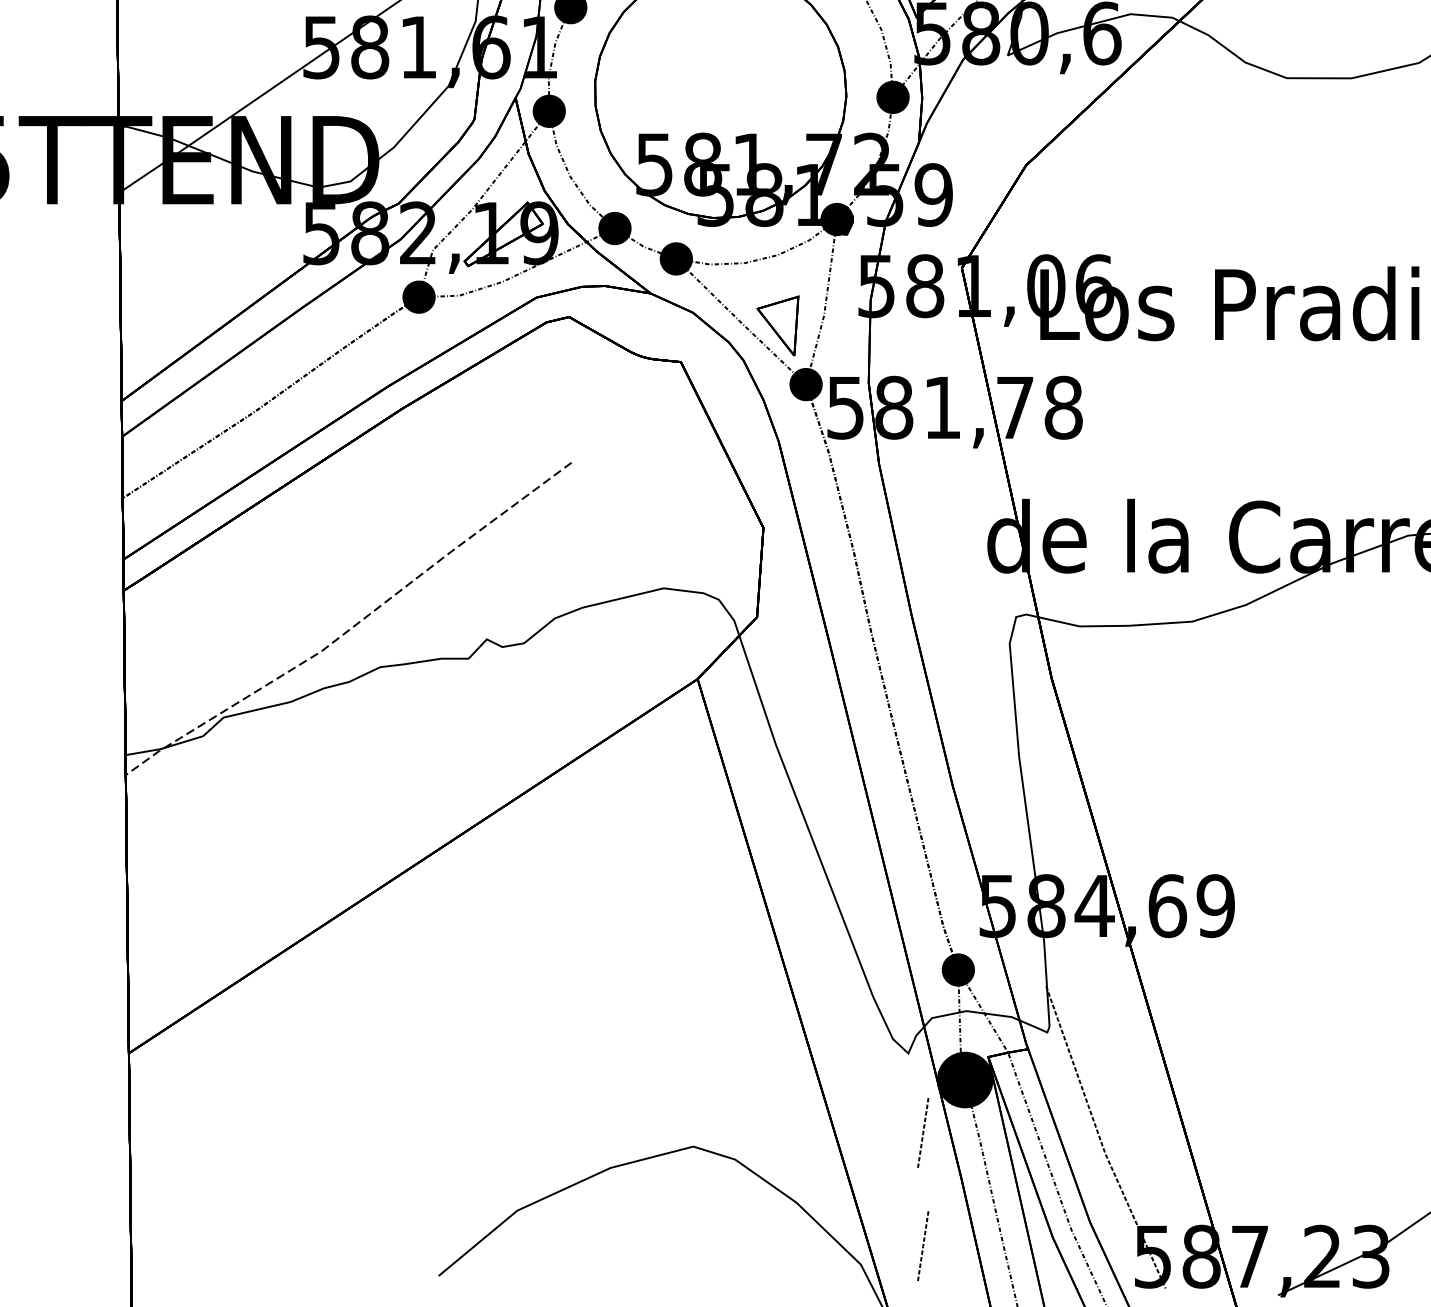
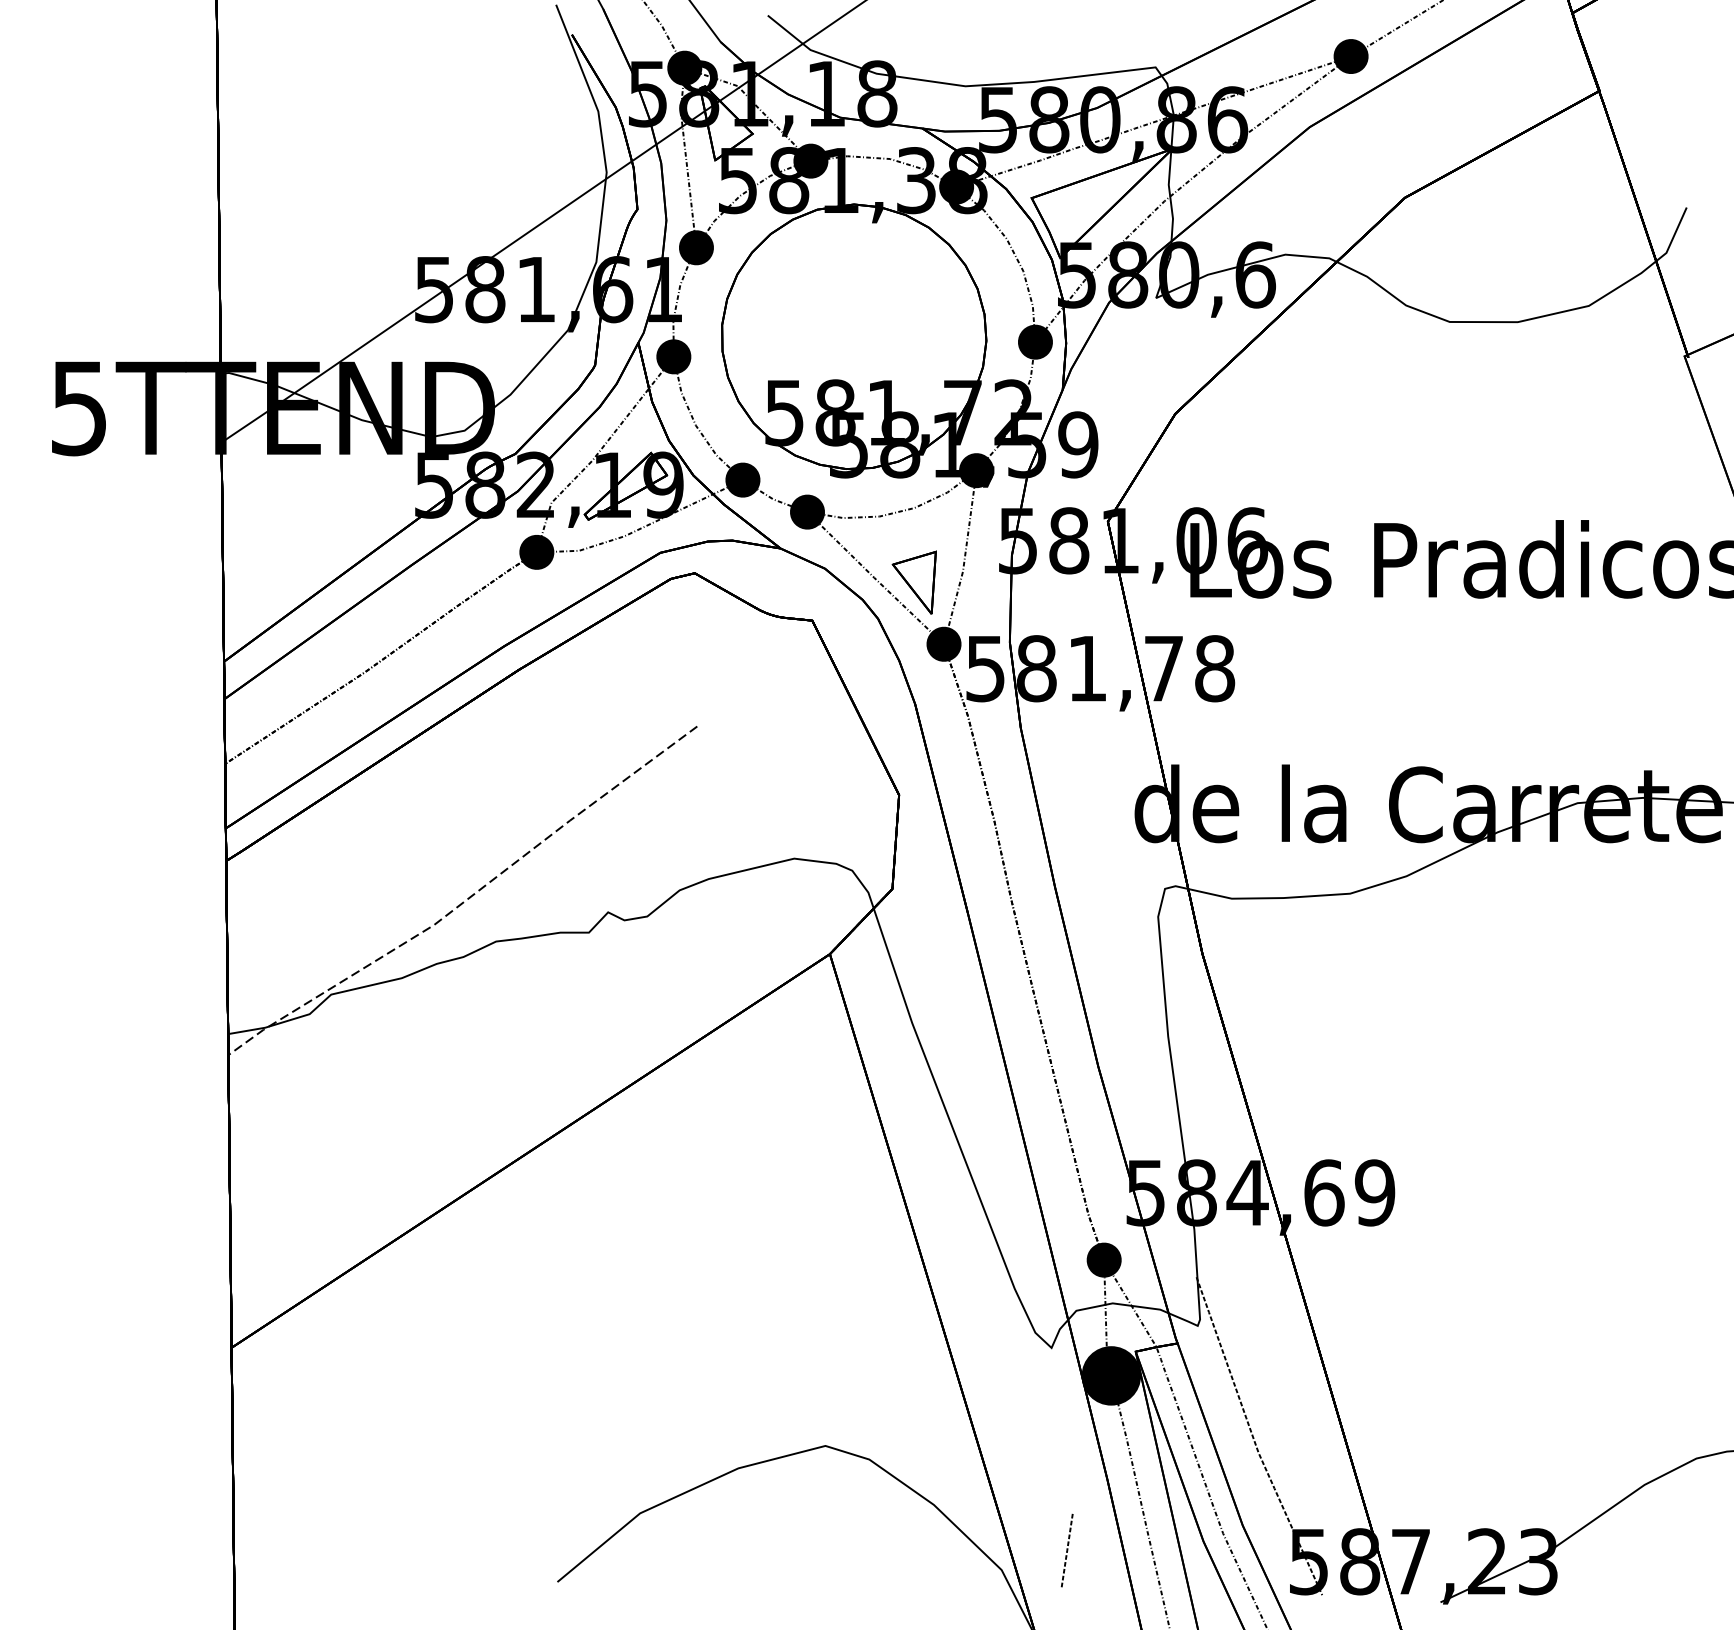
line: (922, 1132) -> (1066, 1431), removed

